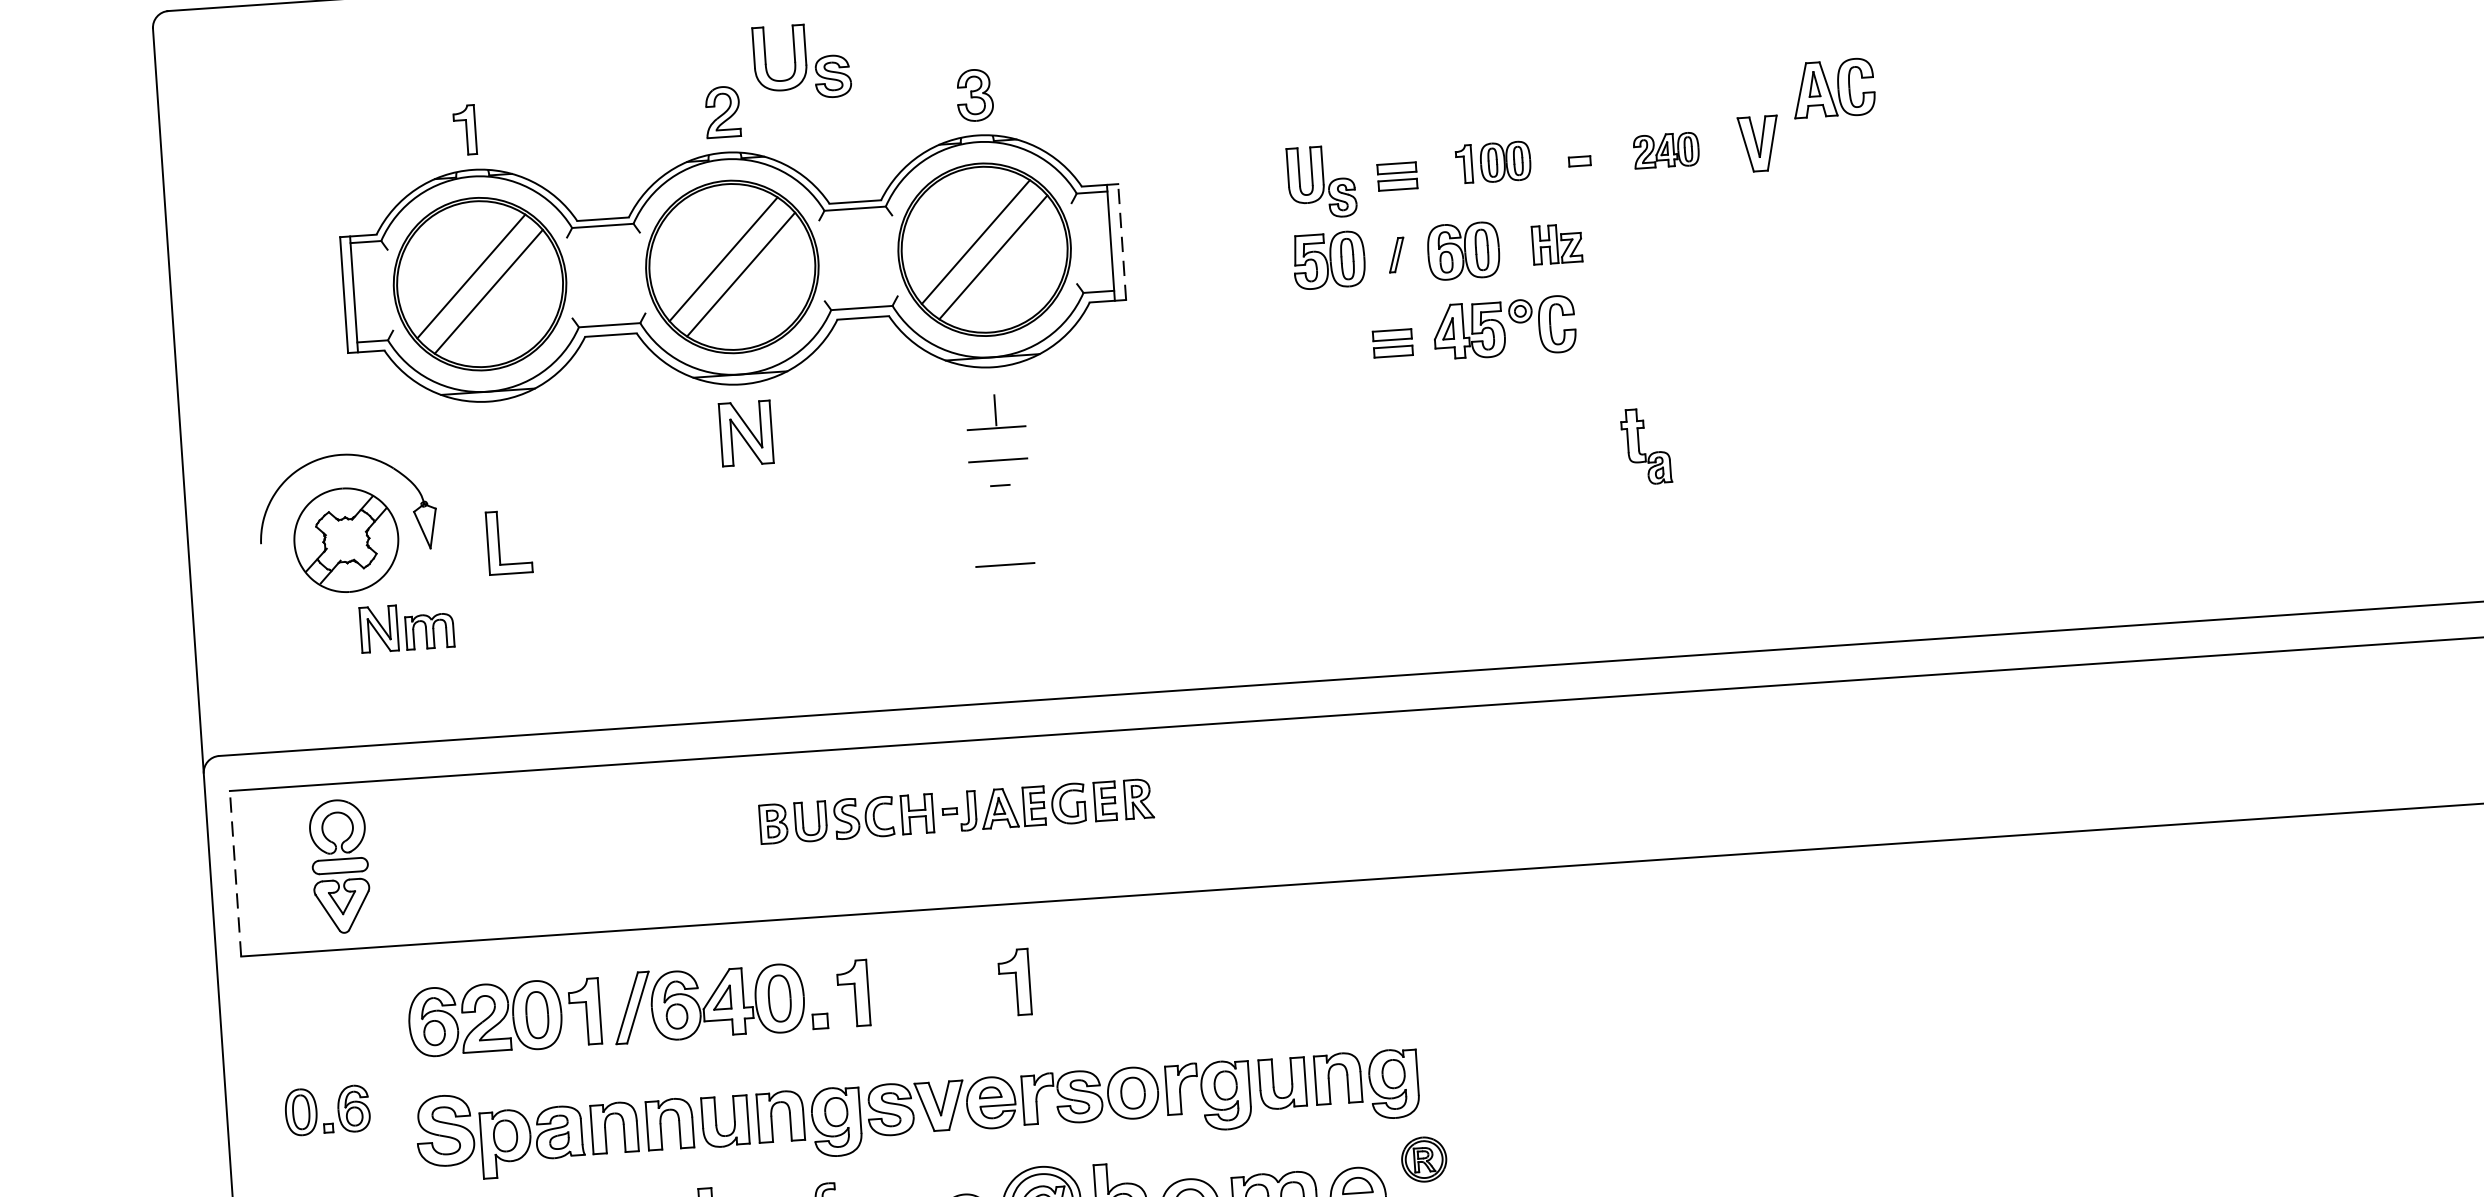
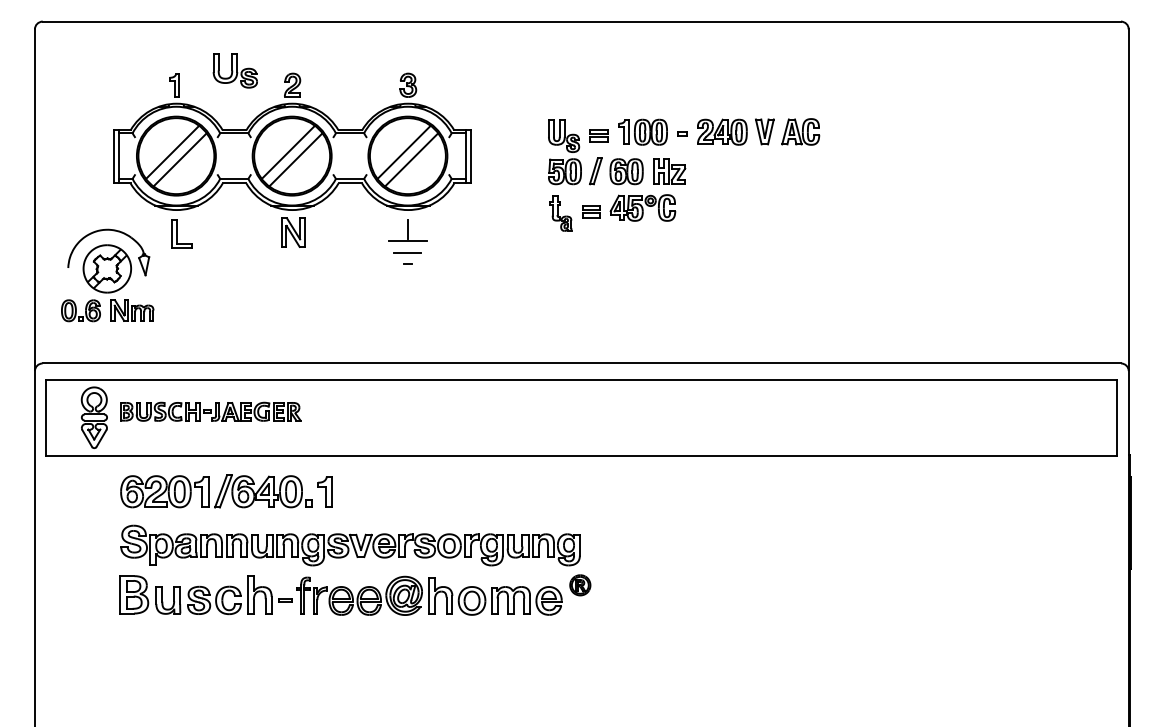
part: (800, 61) -> (234, 70), moved
part: (1833, 87) -> (800, 131), moved
part: (1666, 149) -> (722, 131), size x1.67
part: (1492, 161) -> (642, 131), size x1.43
line: (1121, 241) -> (470, 156), dashed -> solid
part: (1557, 244) -> (669, 171), size x1.43
part: (1395, 255) -> (595, 171), size x1.67
part: (994, 411) -> (407, 230), size x1.43
part: (1645, 446) -> (560, 213), moved
part: (508, 541) -> (181, 233), moved
line: (1005, 564) -> (407, 300), removed
part: (956, 810) -> (210, 411), moved
line: (235, 873) -> (46, 417), dashed -> solid
part: (1013, 982) -> (398, 491), removed
part: (326, 1109) -> (80, 310), moved

